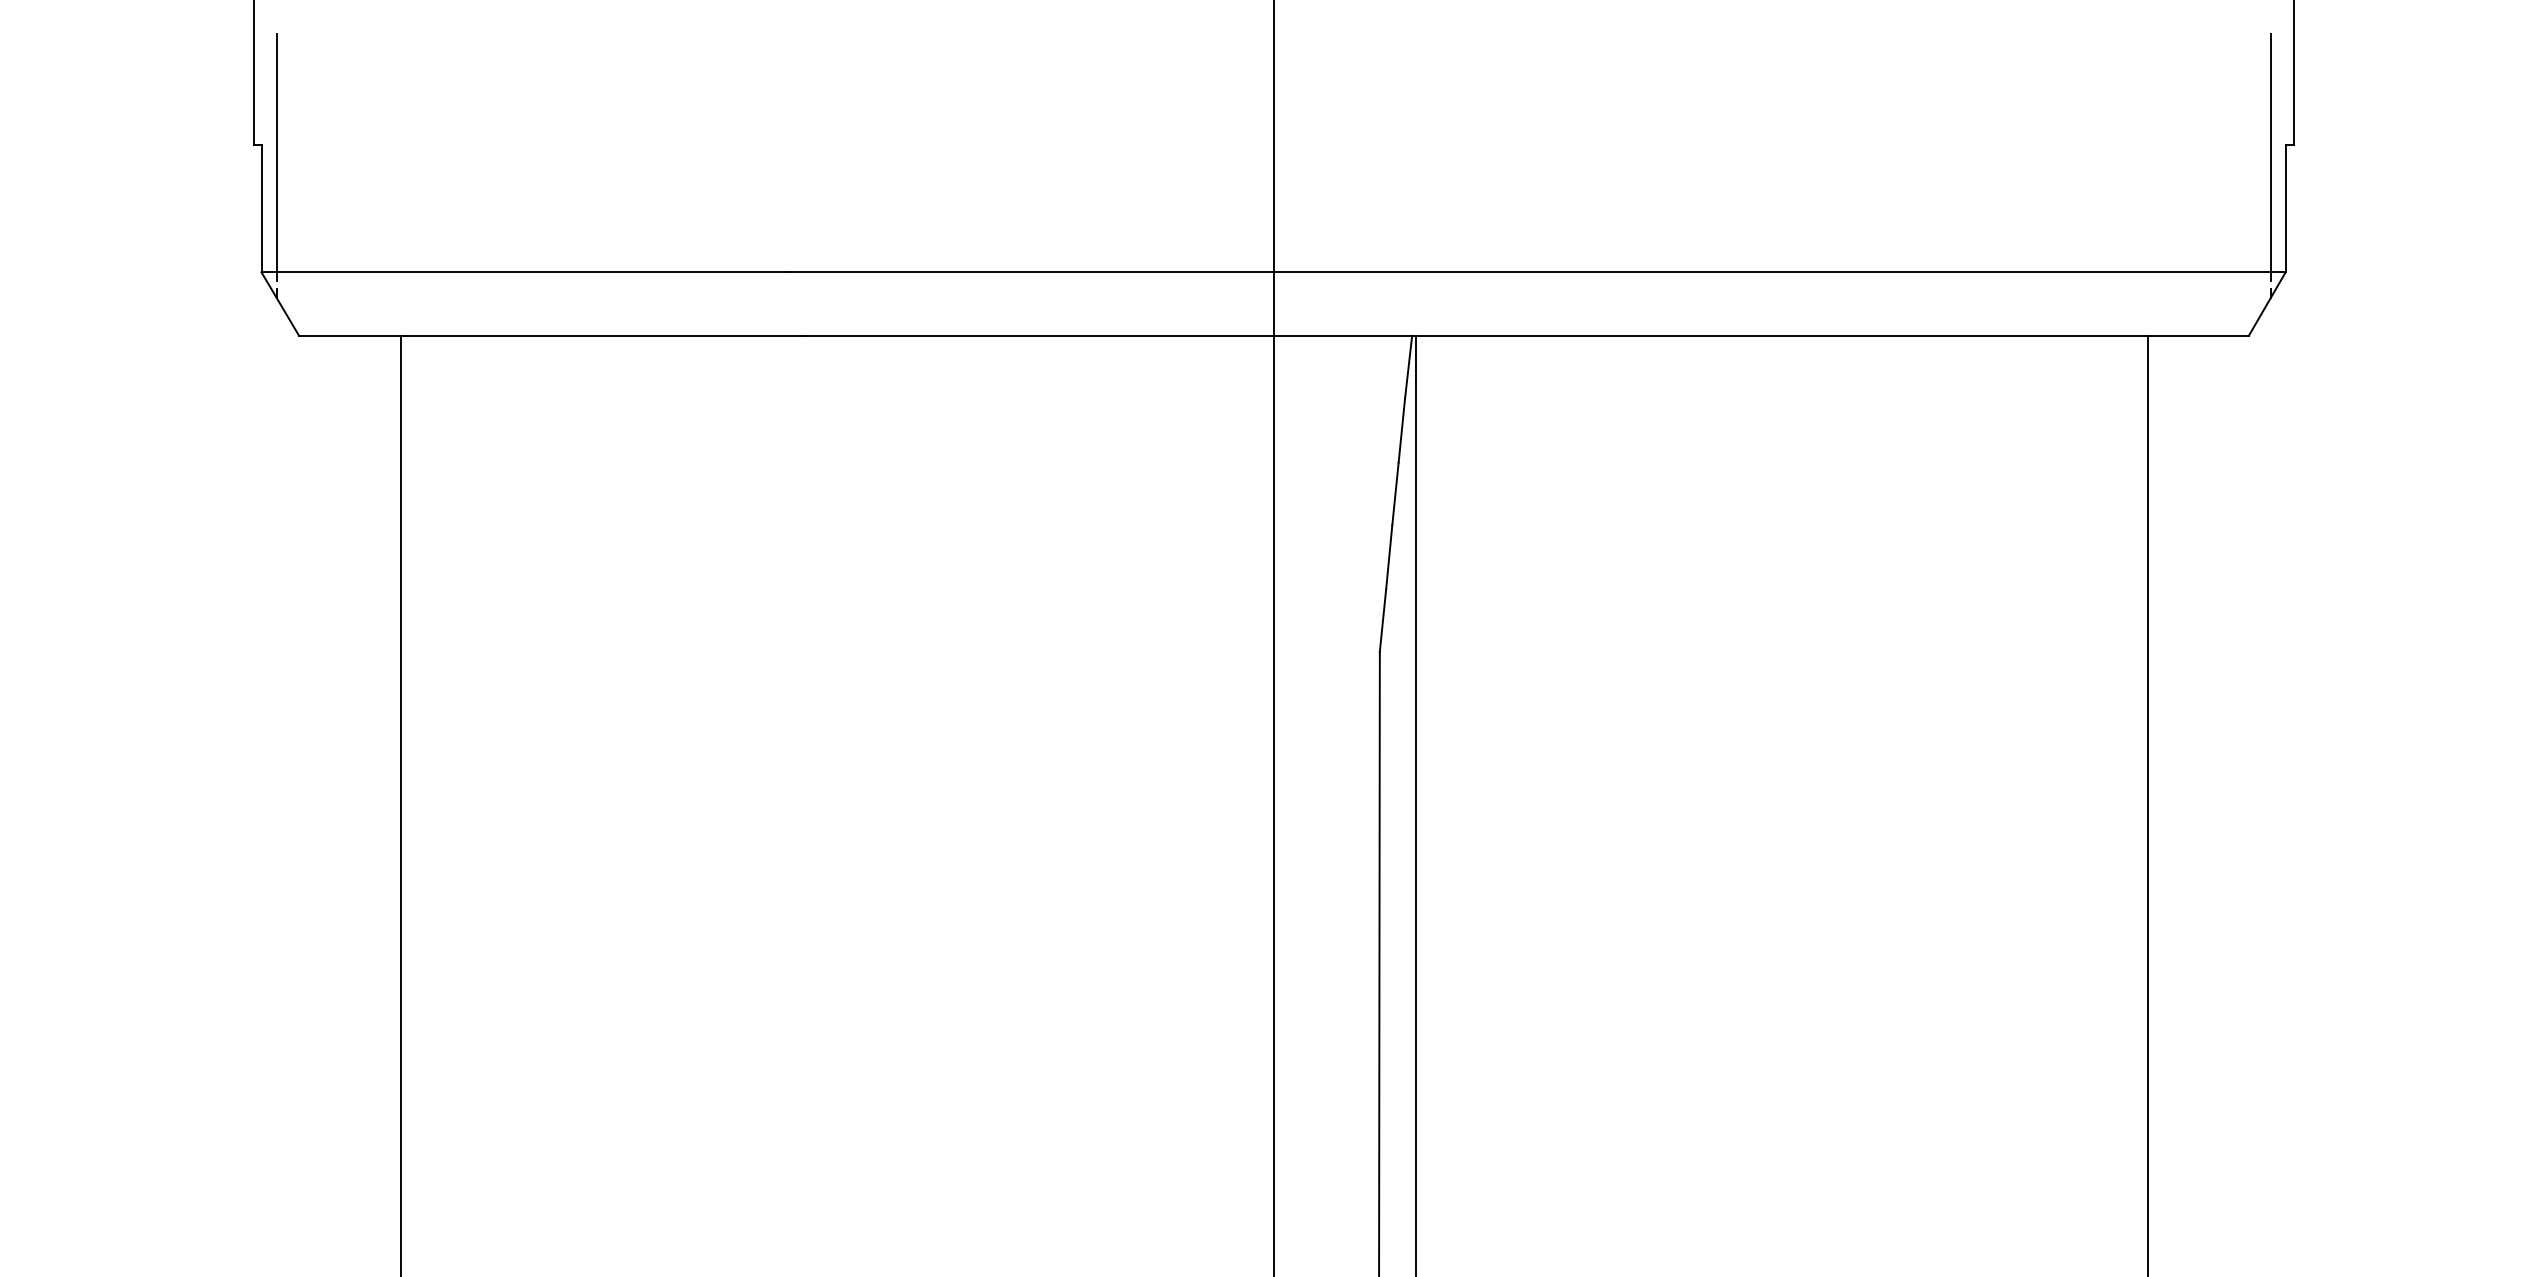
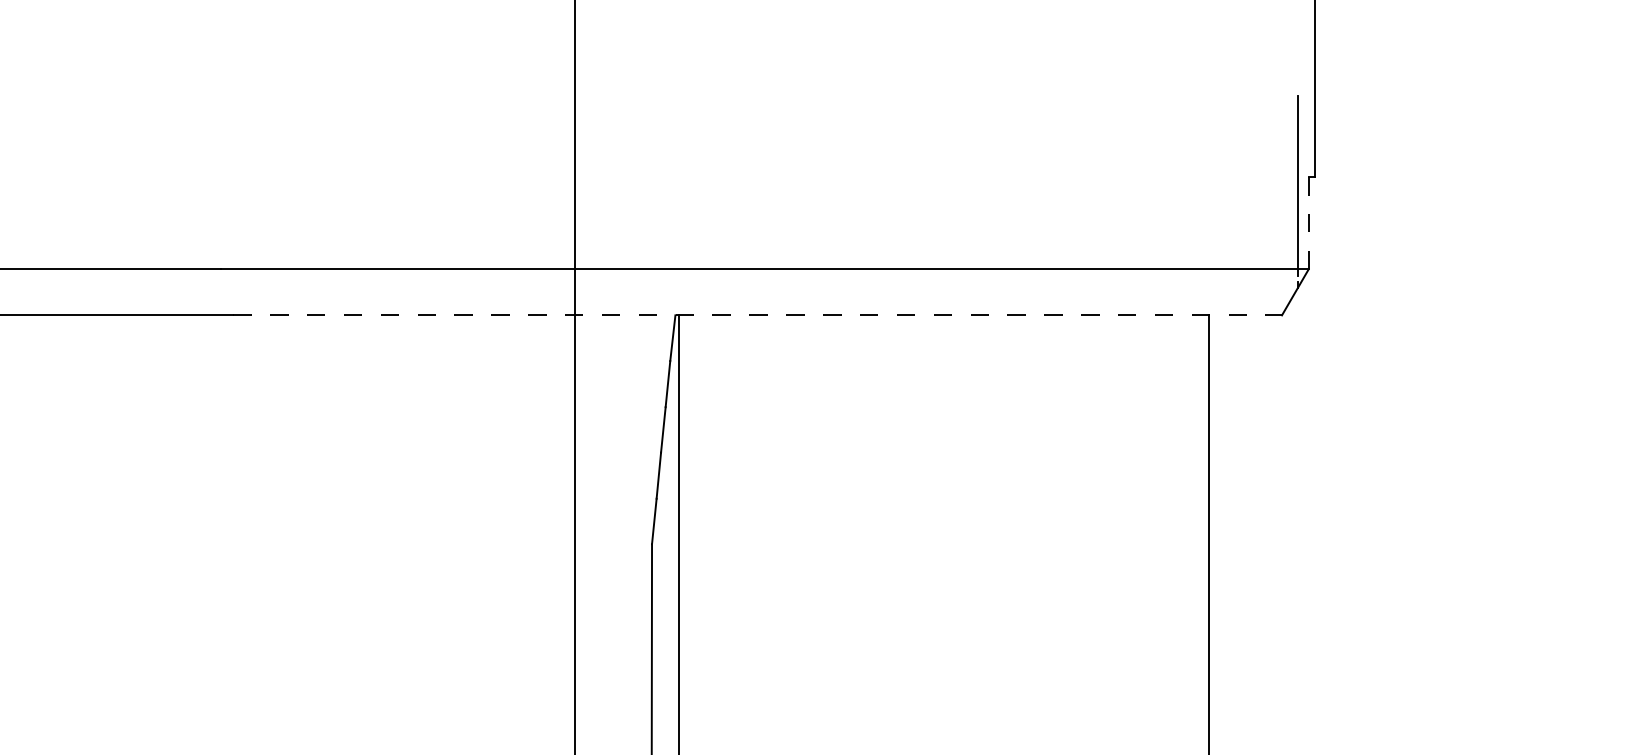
line: (2285, 208) -> (1308, 223), solid -> dashed
line: (1526, 335) -> (758, 315), solid -> dashed

